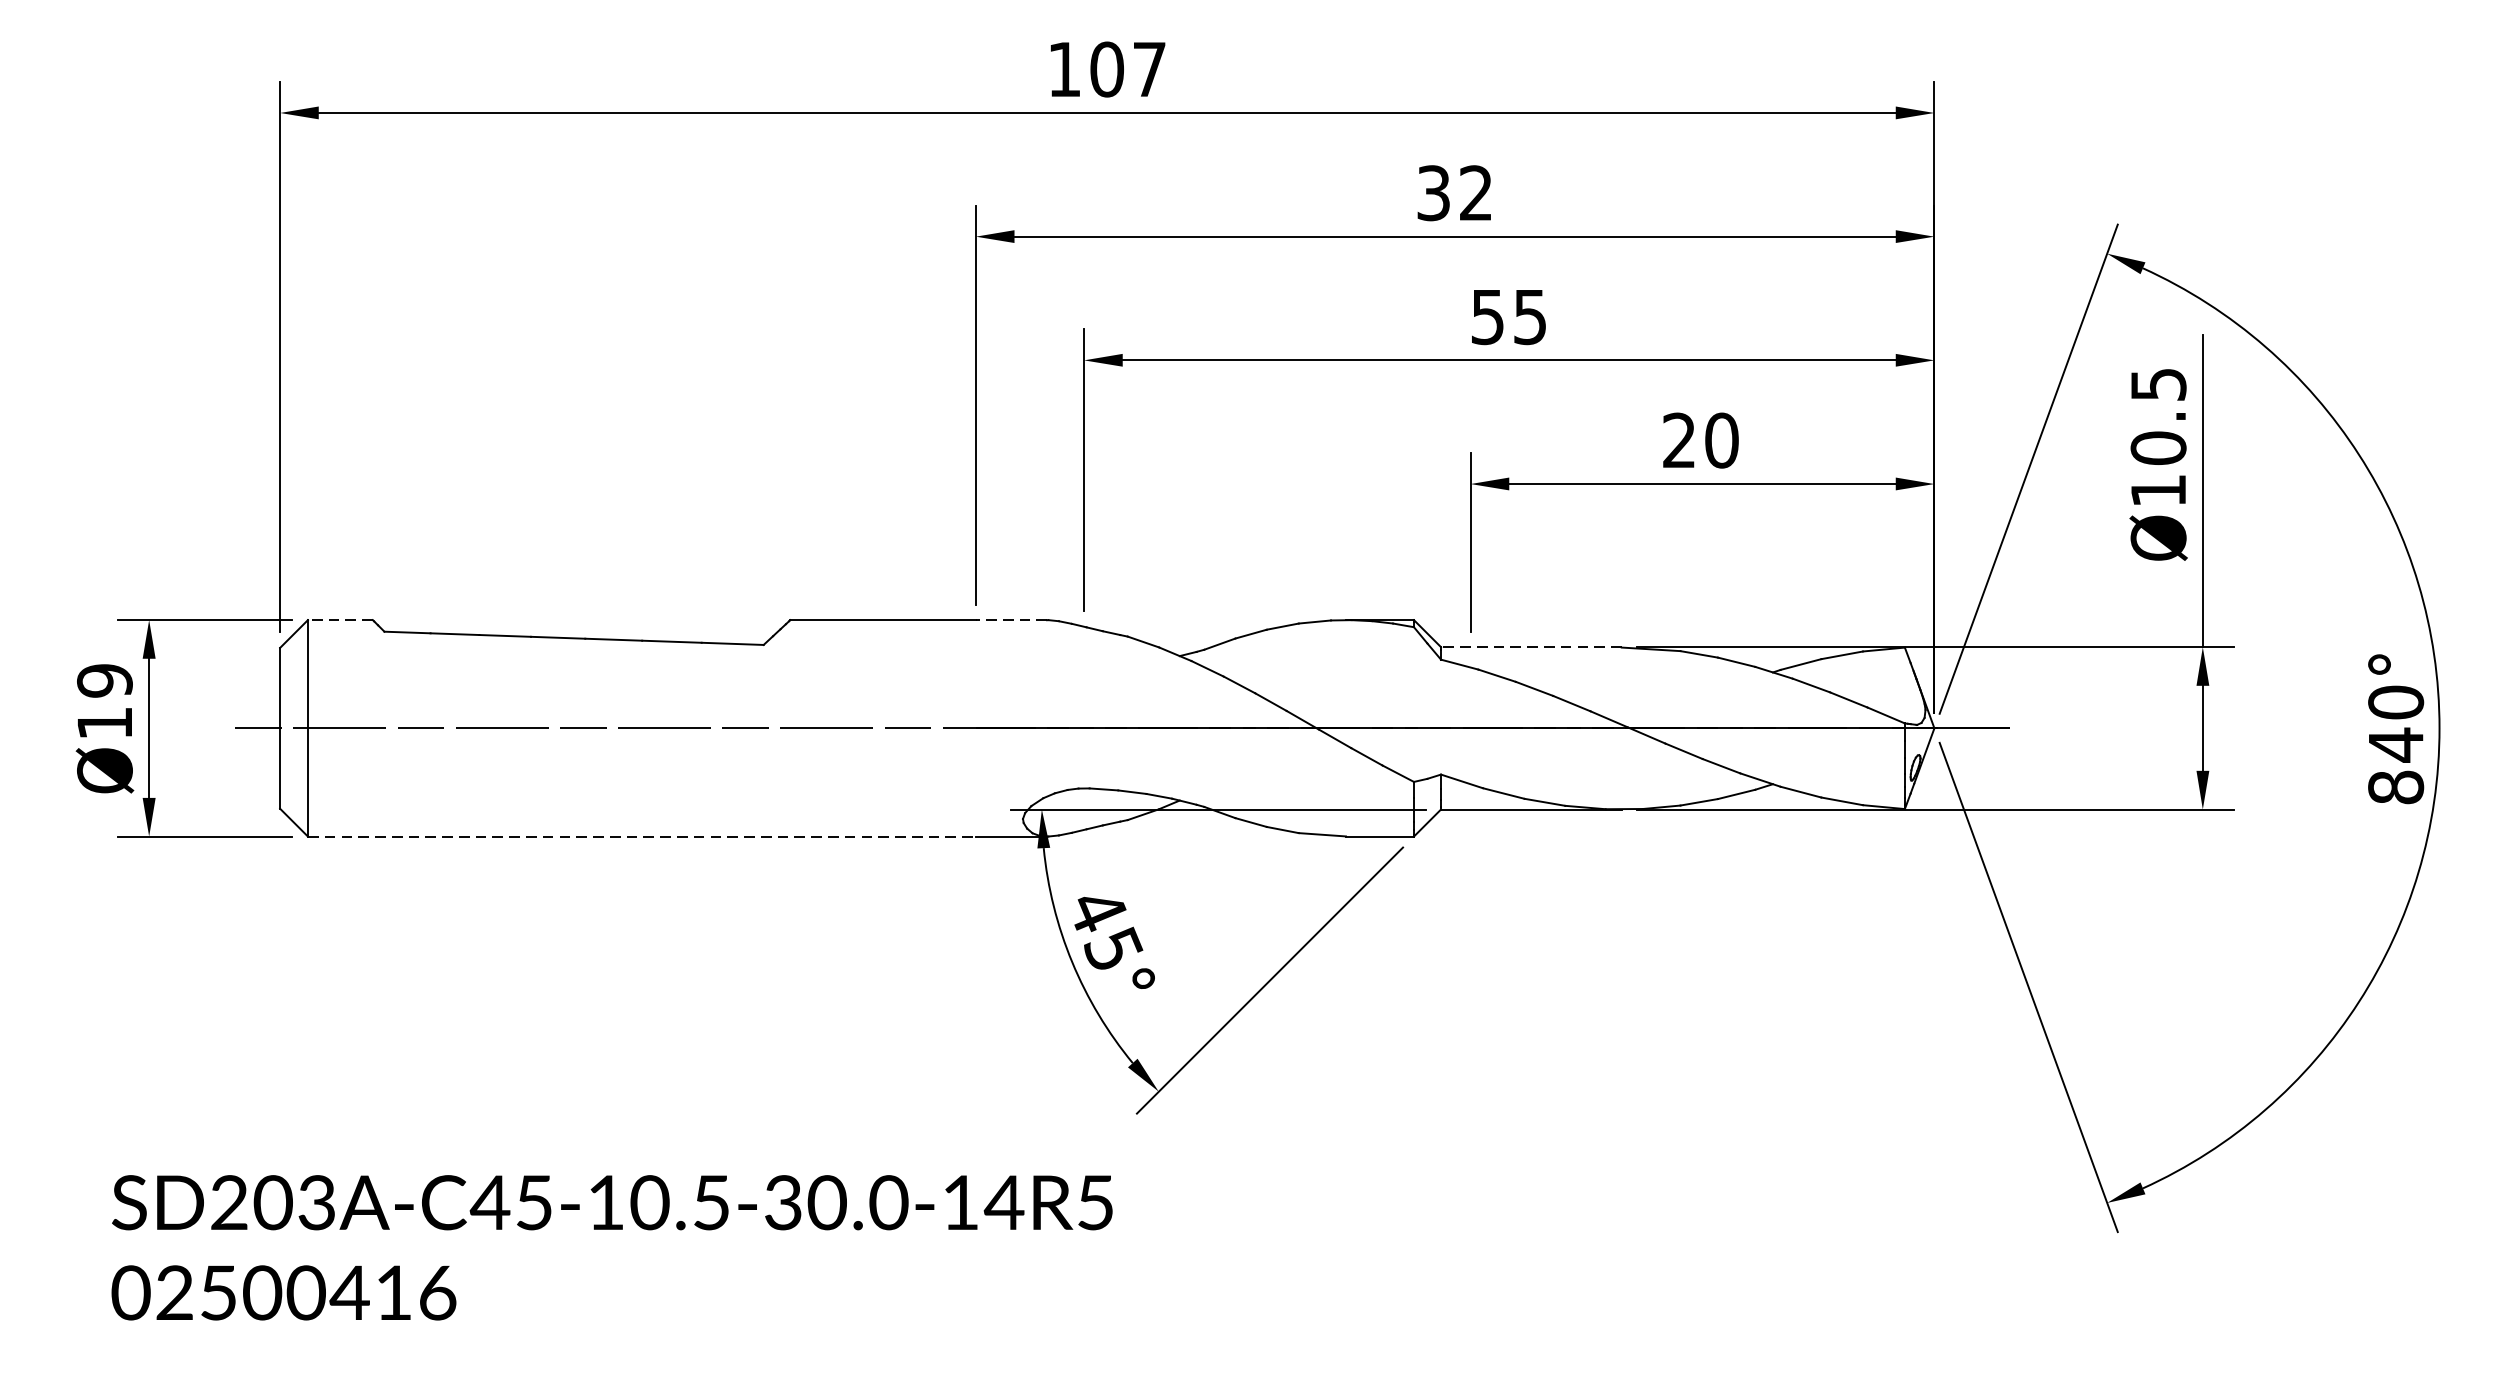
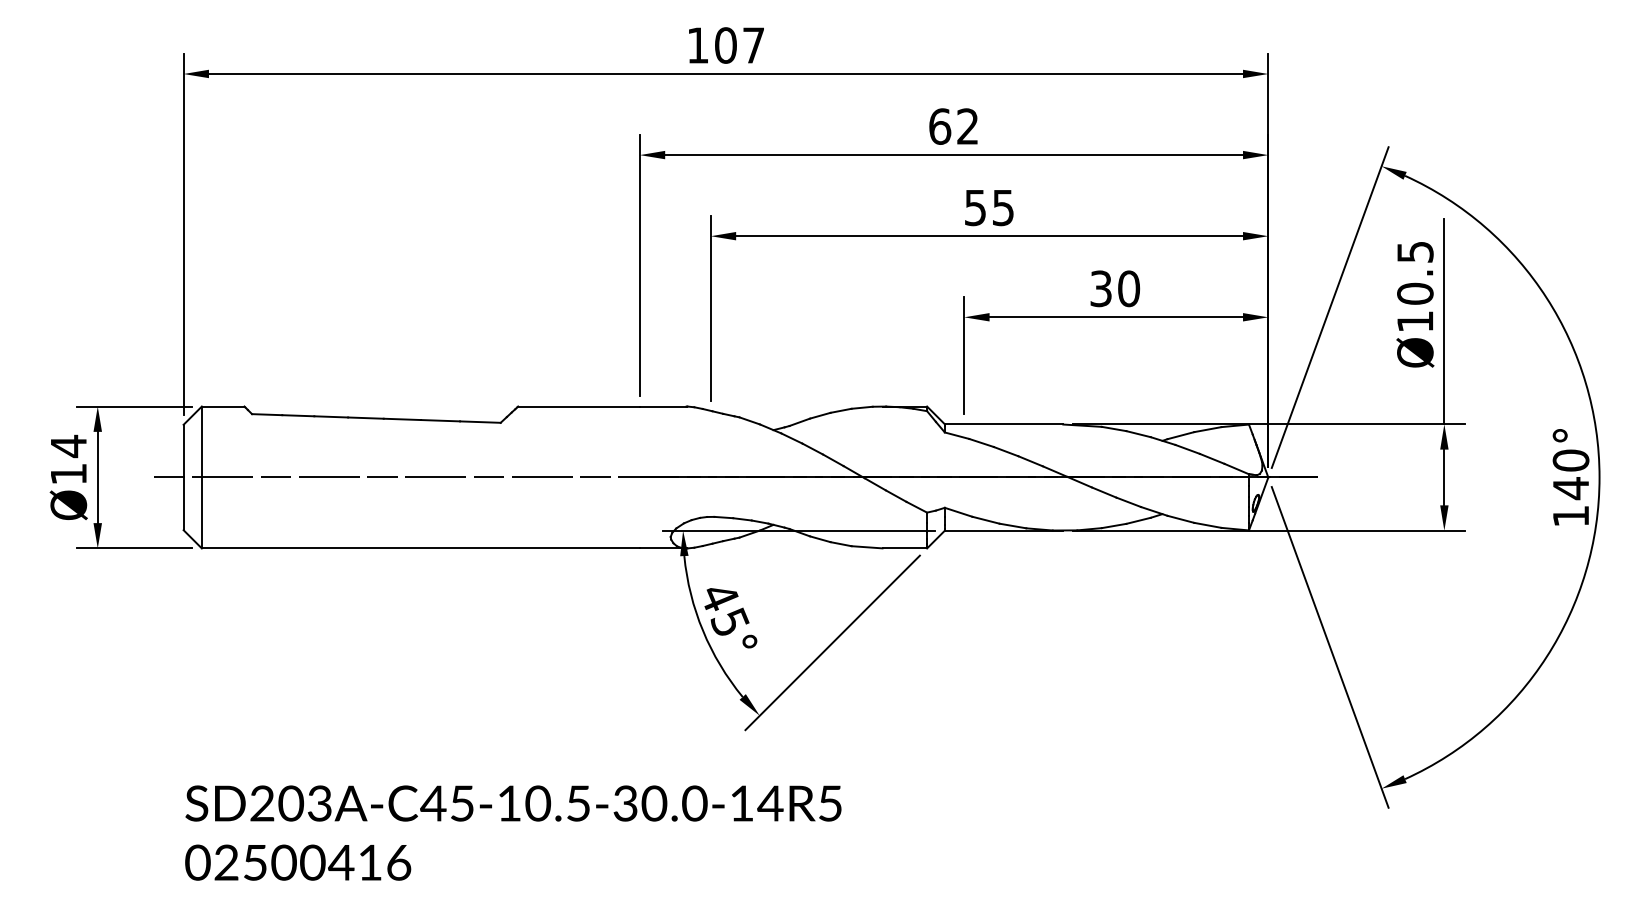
text: (1434, 193) -> (940, 126), 32 -> 62
text: (1678, 440) -> (1100, 288), 20 -> 30
line: (339, 620) -> (222, 406), dashed -> solid
line: (1010, 620) -> (662, 406), dashed -> solid
line: (1530, 647) -> (1003, 424), dashed -> solid
text: (104, 681) -> (68, 446), Ø19 -> Ø14
text: (2395, 787) -> (1570, 516), 840° -> 140°
line: (641, 836) -> (420, 548), dashed -> solid
text: (612, 1246) -> (513, 832), moved

